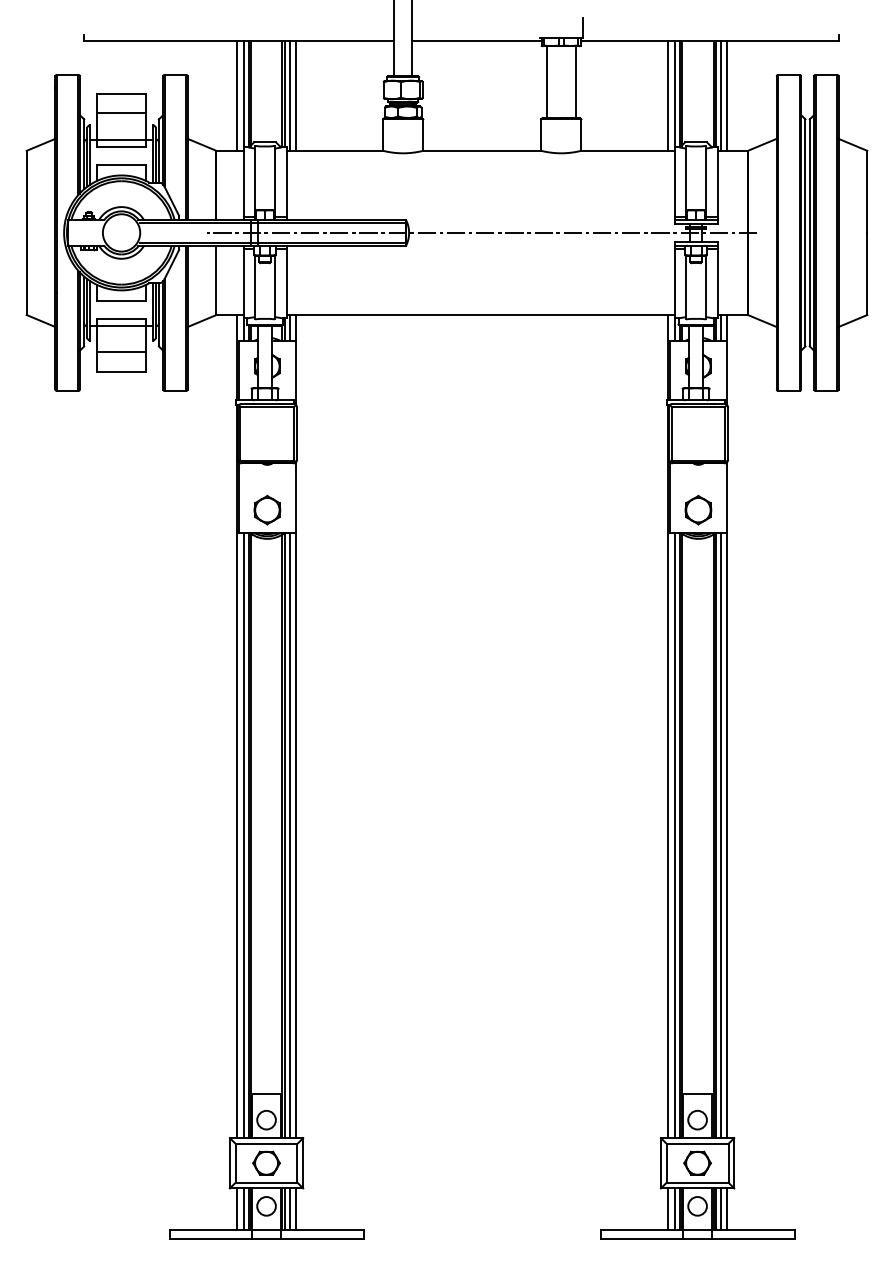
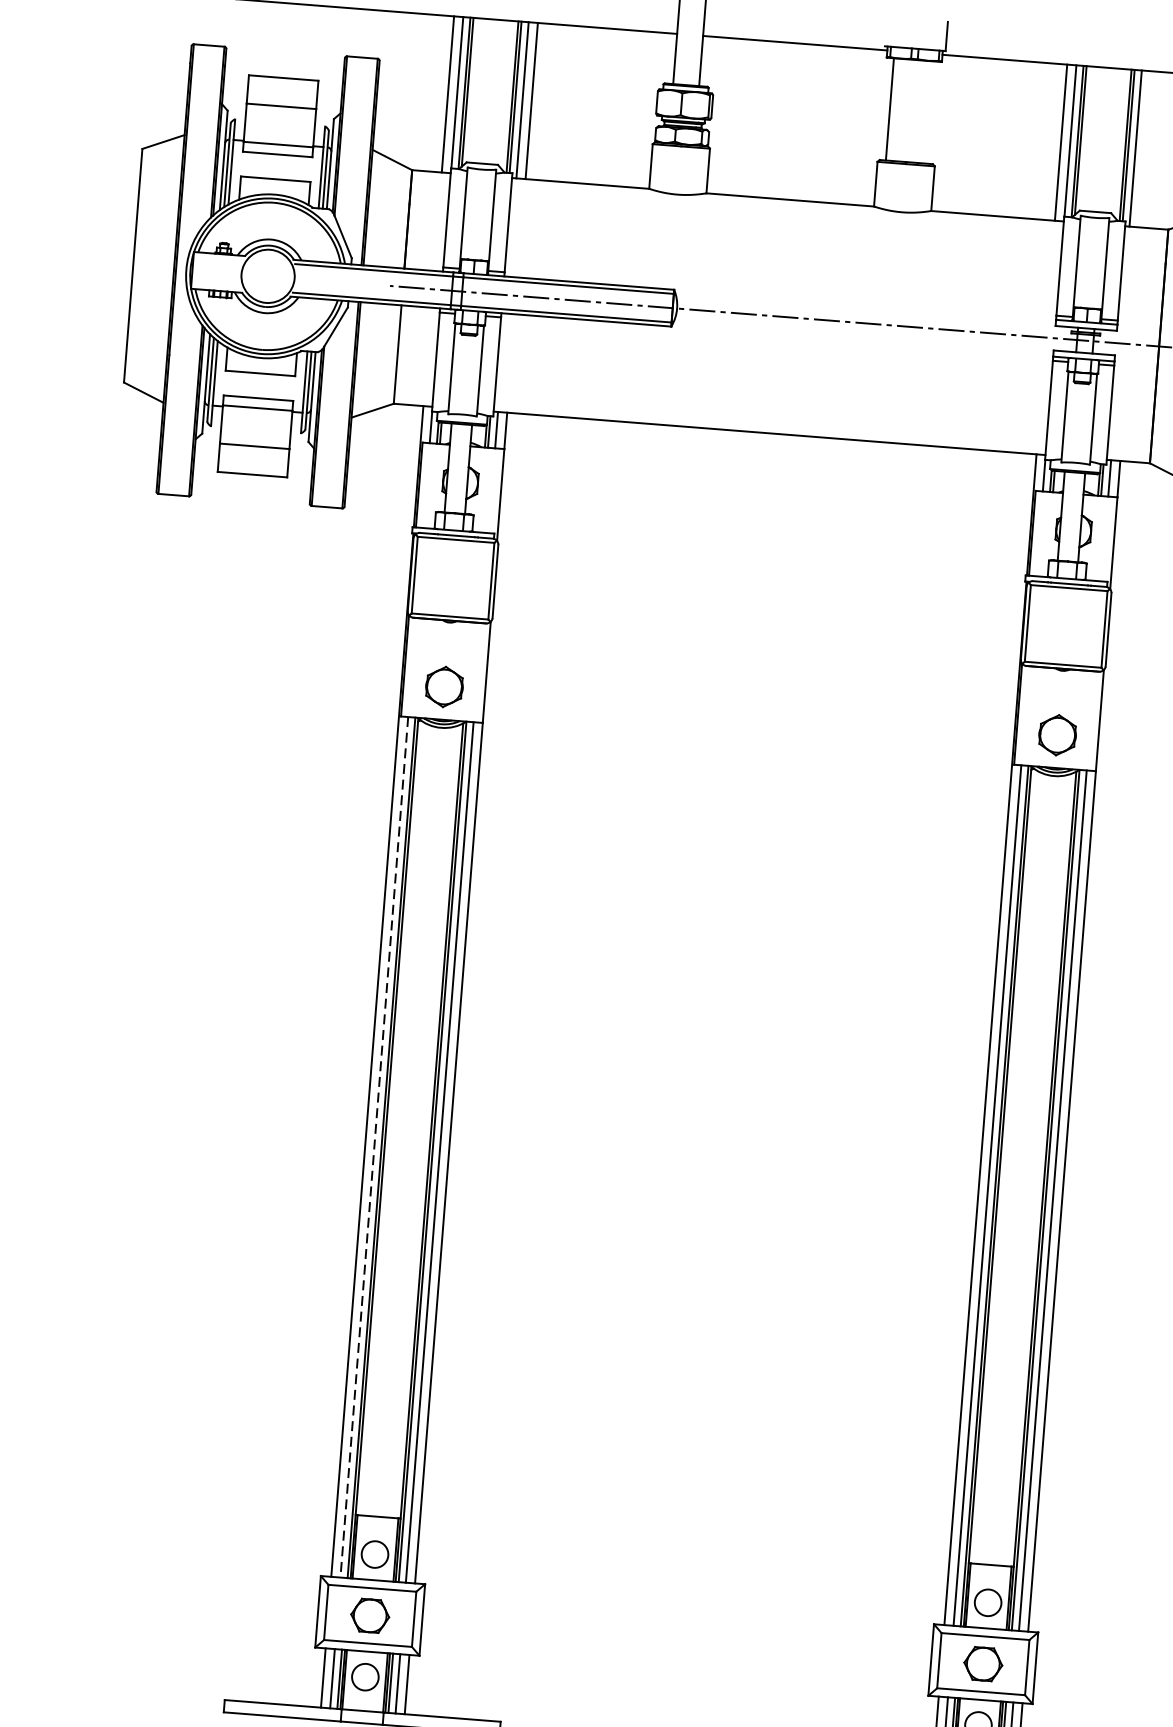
line: (575, 82) -> (930, 113), removed
line: (727, 95) -> (1145, 148), removed
line: (243, 836) -> (373, 1148), solid -> dashed

